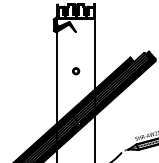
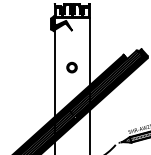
part: (76, 71) -> (72, 68), size x1.6

